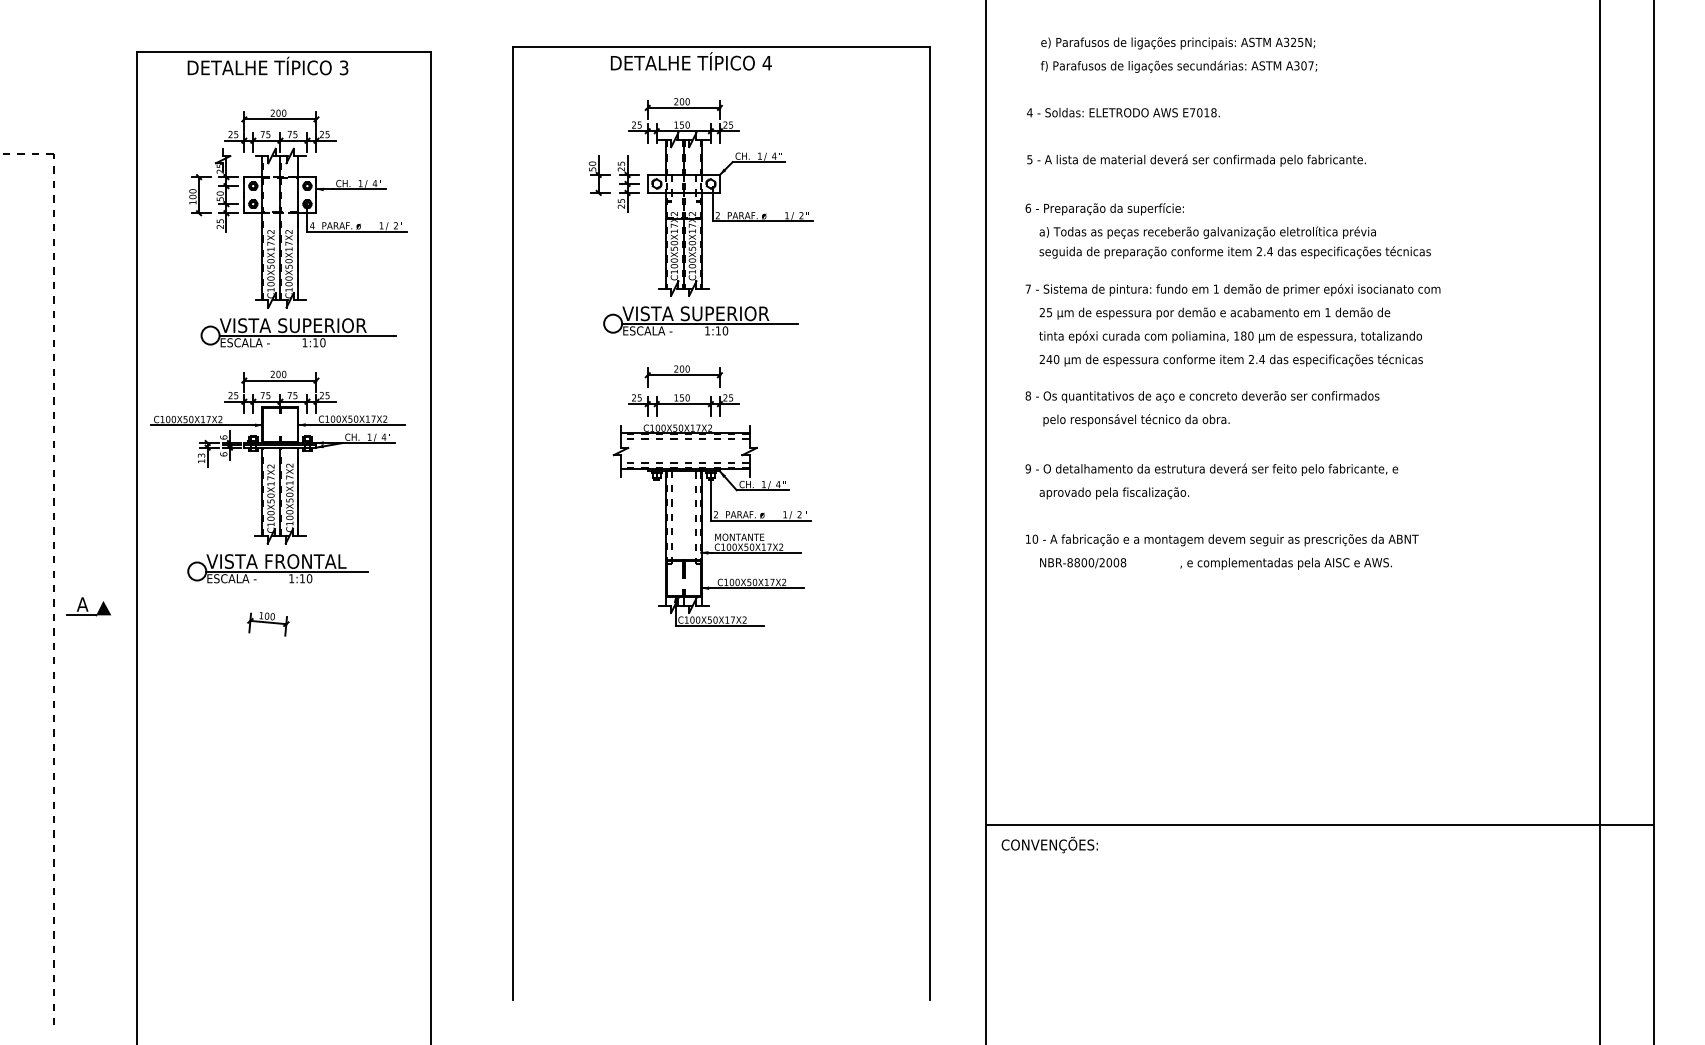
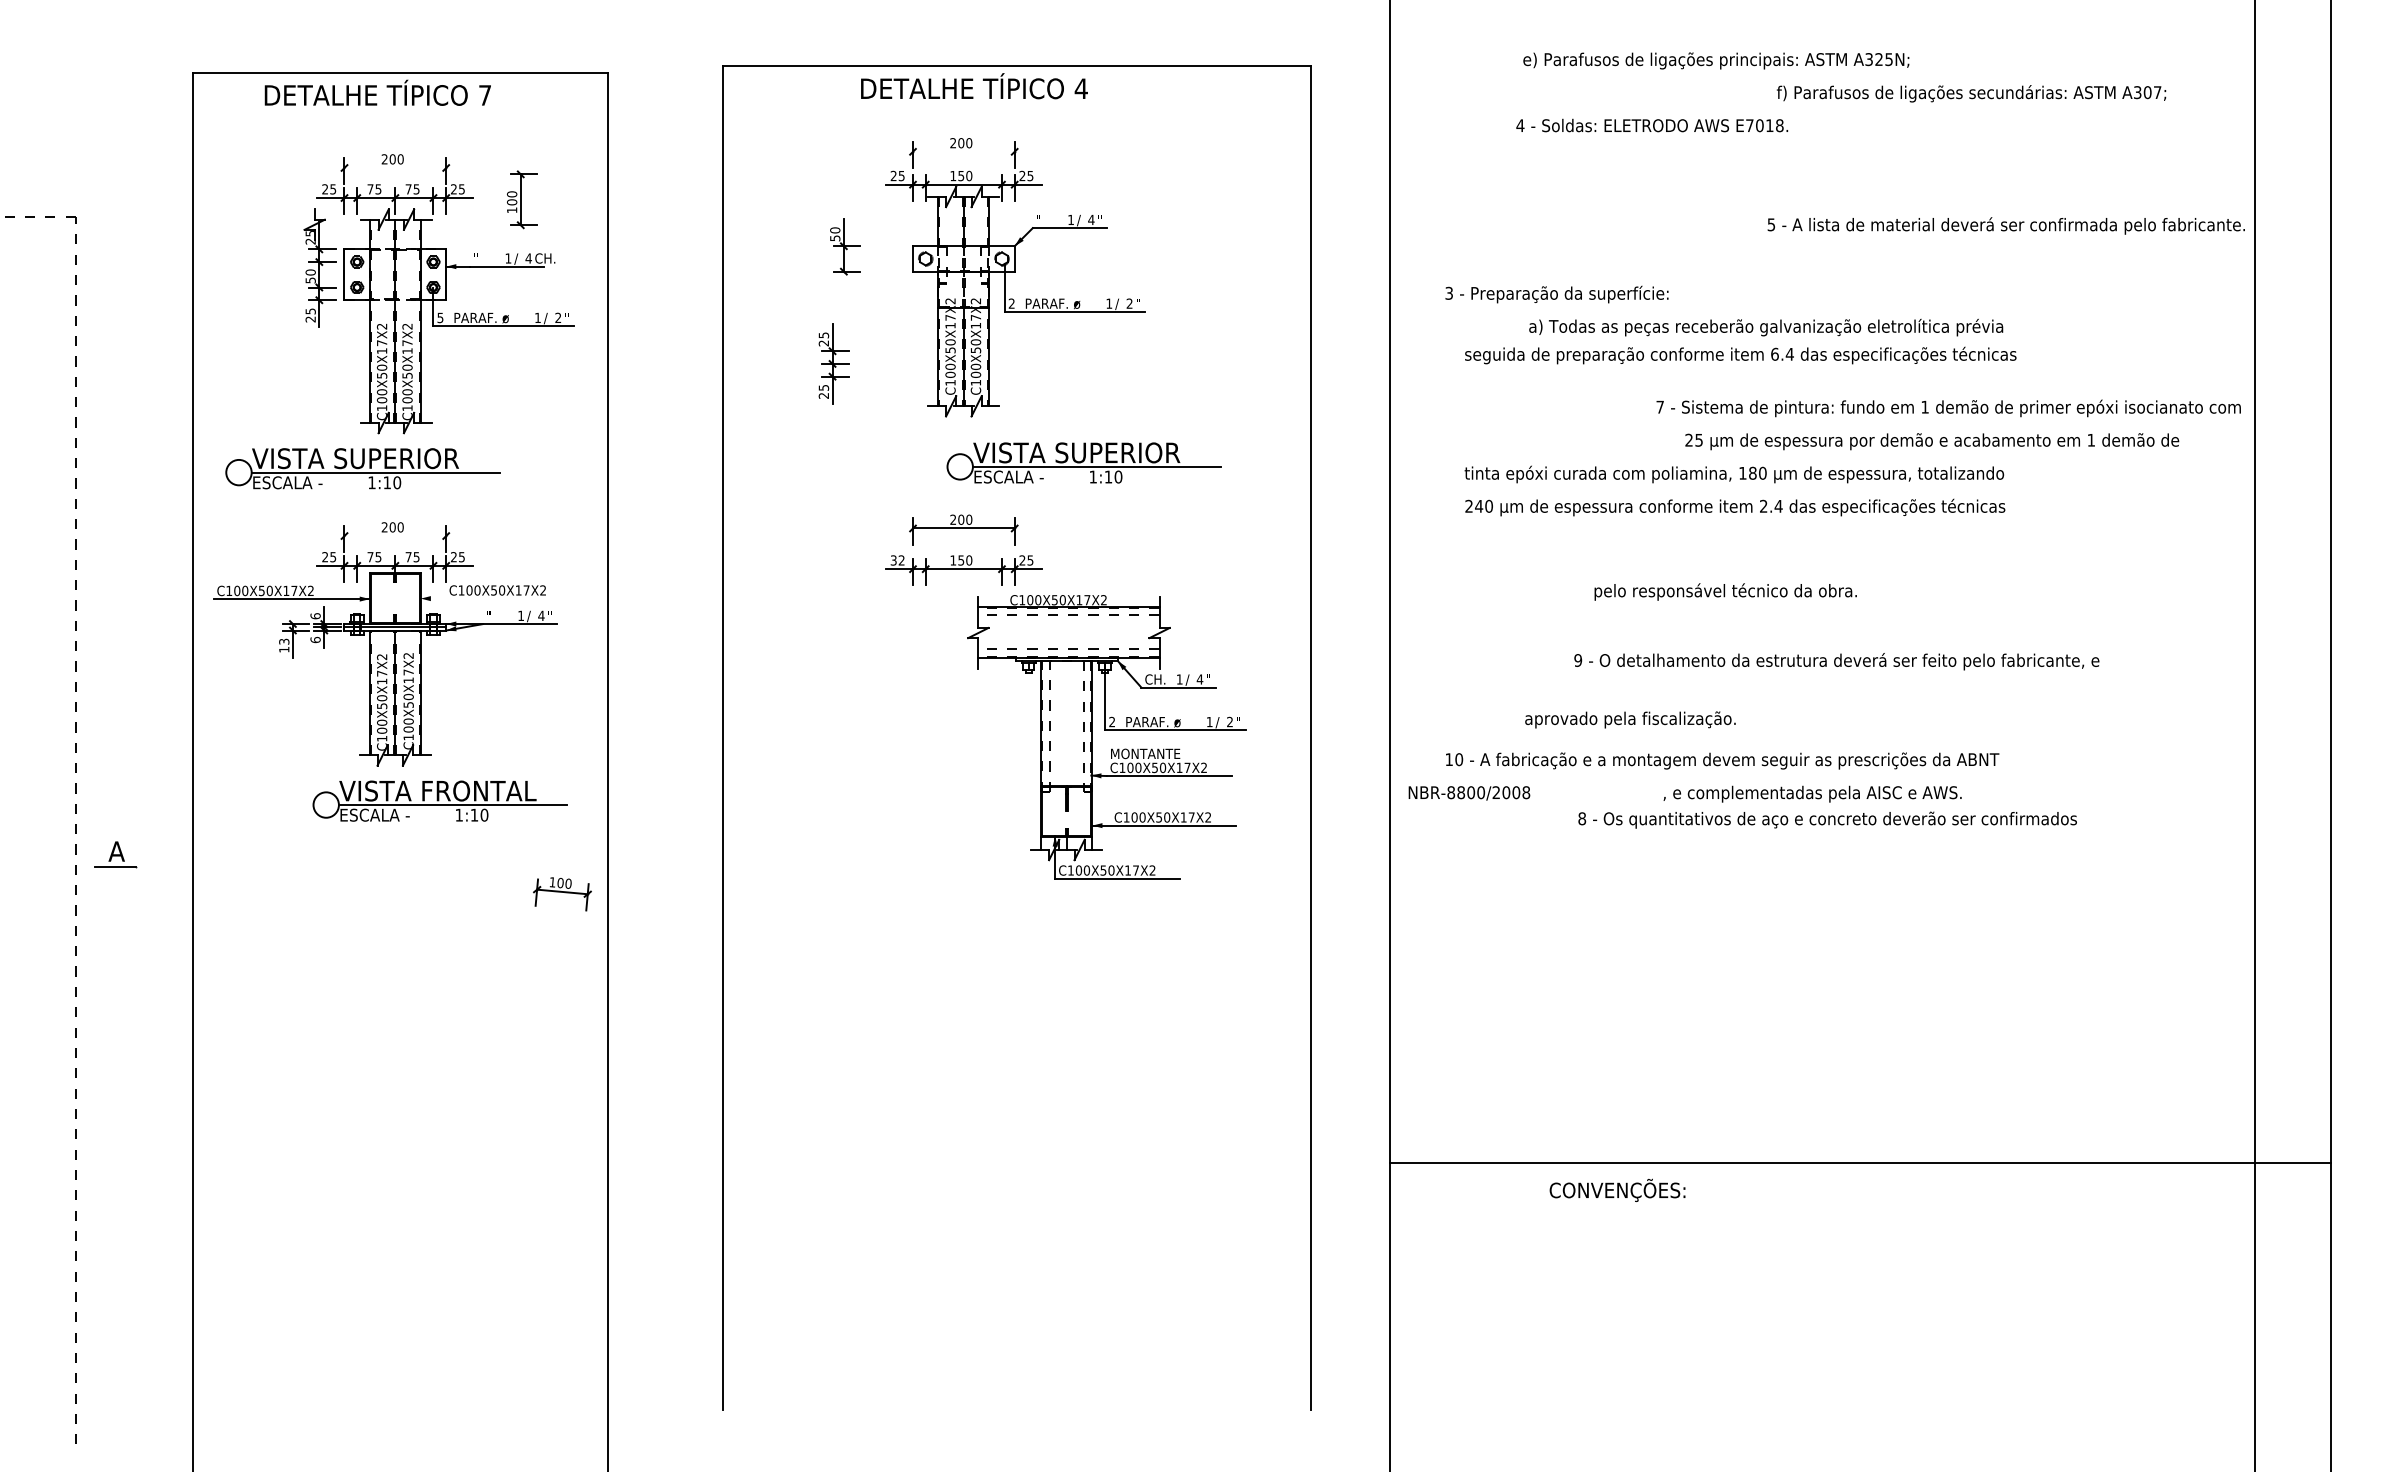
text: (1178, 43) -> (1716, 60), moved
text: (1178, 66) -> (1971, 93), moved
text: (344, 67) -> (485, 95), 3 -> 7
line: (683, 107) -> (963, 151), removed
text: (1123, 112) -> (1652, 125), moved
line: (280, 119) -> (395, 168), removed
text: (742, 155) -> (1046, 219), CH. -> "
text: (1195, 160) -> (2005, 225), moved
text: (342, 183) -> (483, 258), CH. -> "
text: (386, 183) -> (545, 258), " -> CH.
part: (628, 183) -> (833, 363), moved
part: (200, 194) -> (522, 199), moved
text: (1028, 207) -> (1449, 292), 6 -> 3
text: (312, 225) -> (440, 317), 4 -> 5
text: (1208, 232) -> (1766, 327), moved
text: (1259, 251) -> (1774, 353), 2.4 -> 6.4
text: (1232, 290) -> (1948, 408), moved
text: (1215, 313) -> (1932, 441), moved
part: (700, 320) -> (1083, 462), moved
part: (298, 332) -> (362, 468), moved
line: (280, 380) -> (395, 536), removed
text: (1202, 396) -> (1827, 819), moved
text: (636, 397) -> (897, 560), 25 -> 32
text: (1136, 419) -> (1725, 591), moved
line: (351, 424) -> (495, 598), removed
text: (352, 436) -> (496, 615), CH. -> "
text: (1211, 469) -> (1836, 661), moved
text: (1114, 493) -> (1630, 719), moved
part: (711, 520) -> (1106, 730), moved
text: (1083, 563) -> (1469, 793), moved
part: (277, 568) -> (439, 800), moved
fill: (103, 608) -> (146, 856), removed
part: (268, 624) -> (562, 894), moved
text: (1049, 844) -> (1617, 1189), moved

